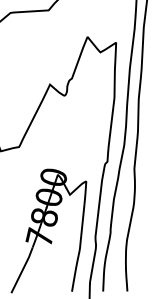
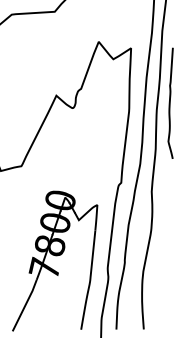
curve: (151, 90) -> (170, 102), added

